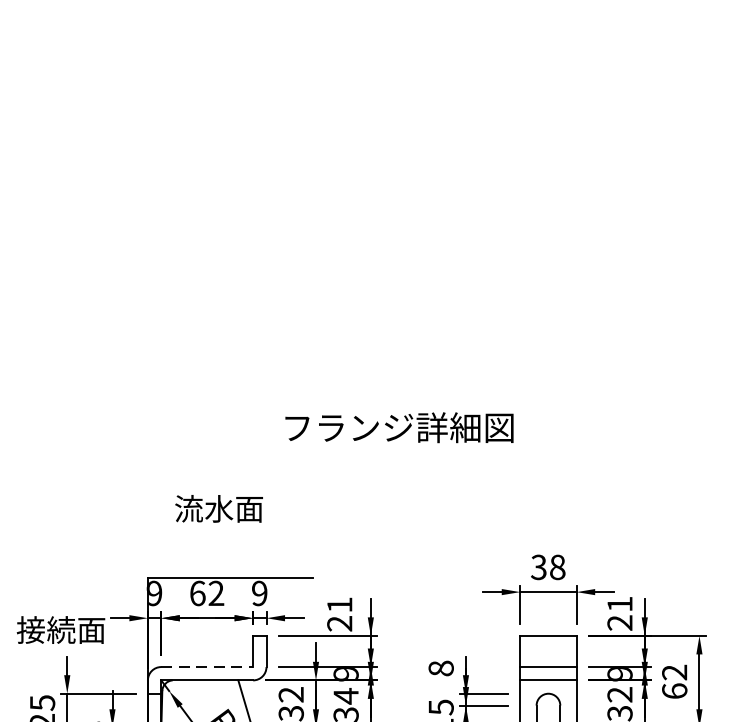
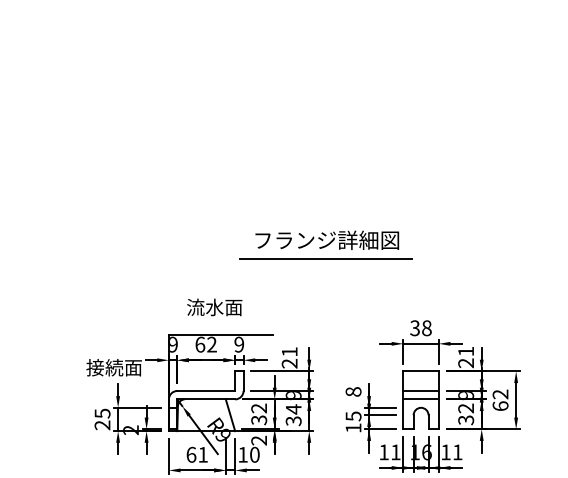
line: (398, 456) -> (326, 258), added
text: (218, 508) -> (214, 307), moved
line: (207, 667) -> (206, 391), dashed -> solid

